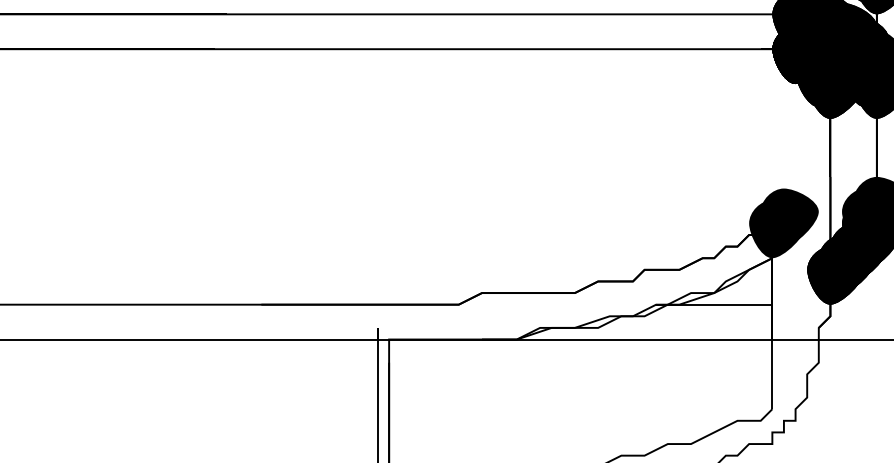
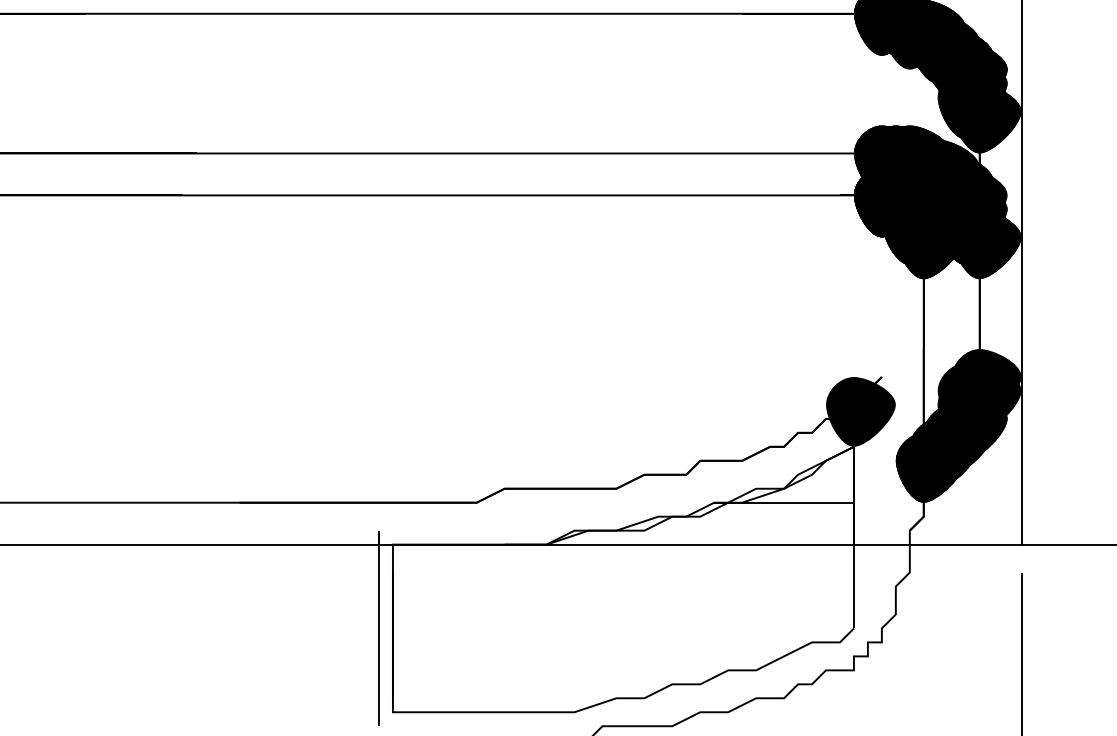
fill: (789, 217) -> (874, 397), removed

